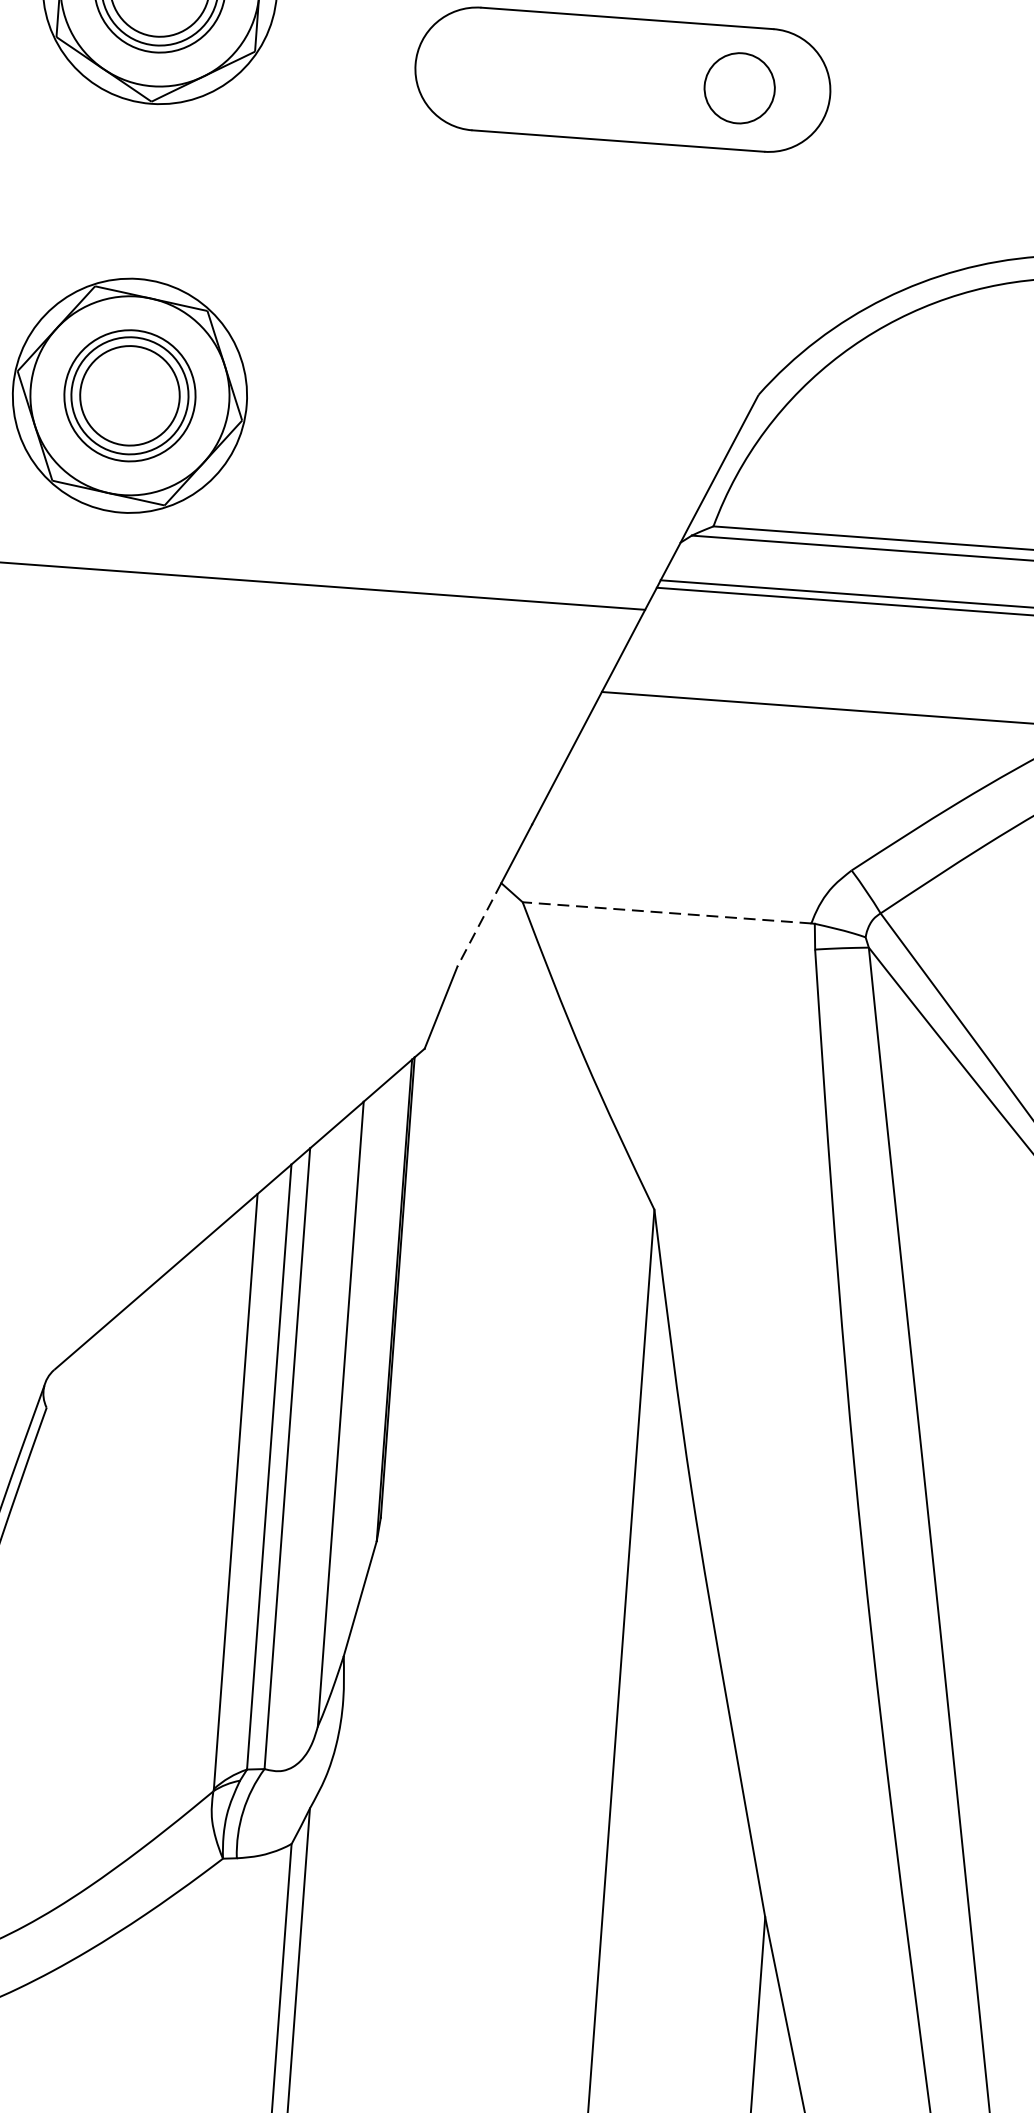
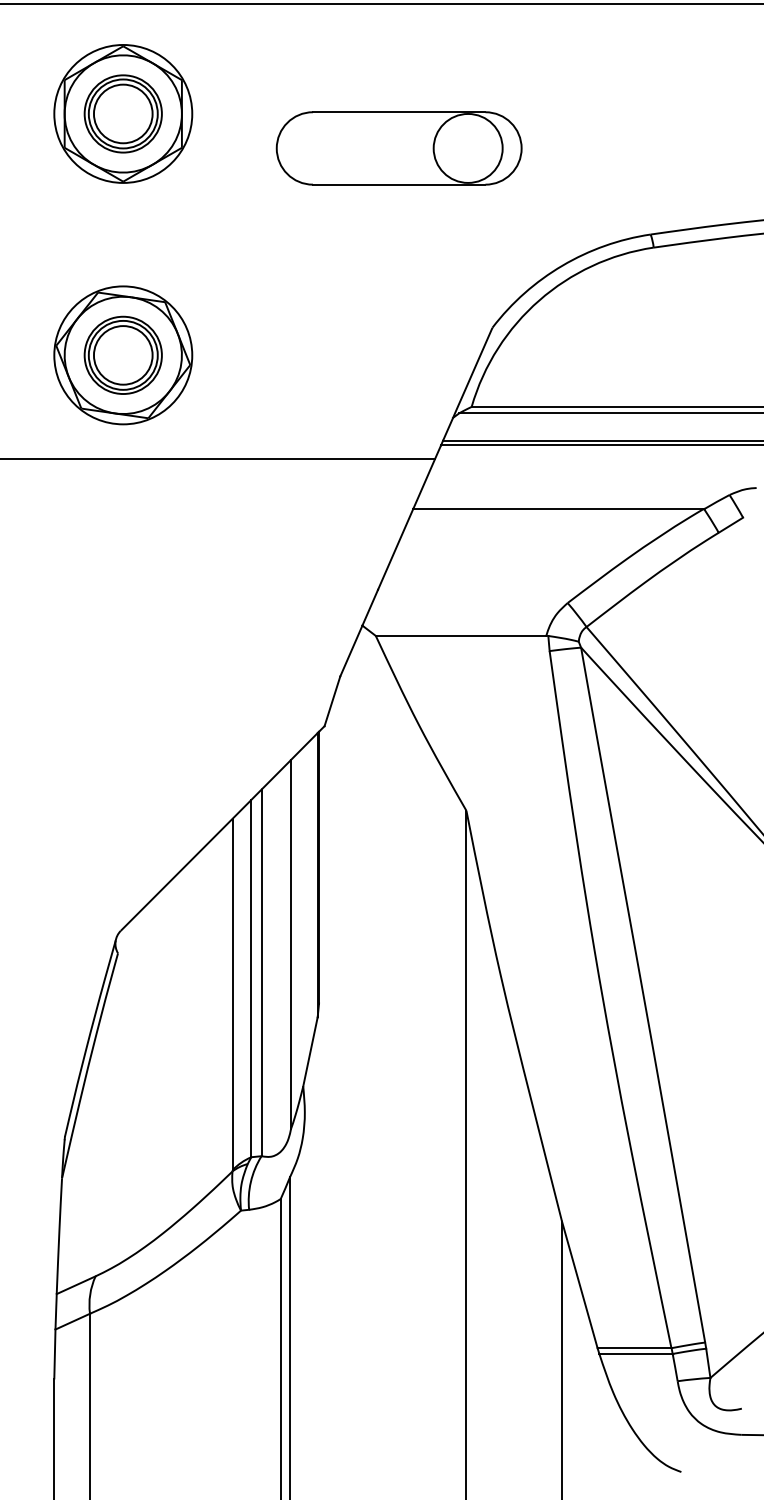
circle: (738, 86) -> (467, 147), size x1.67
line: (666, 912) -> (460, 635), dashed -> solid
line: (479, 925) -> (351, 651), dashed -> solid

